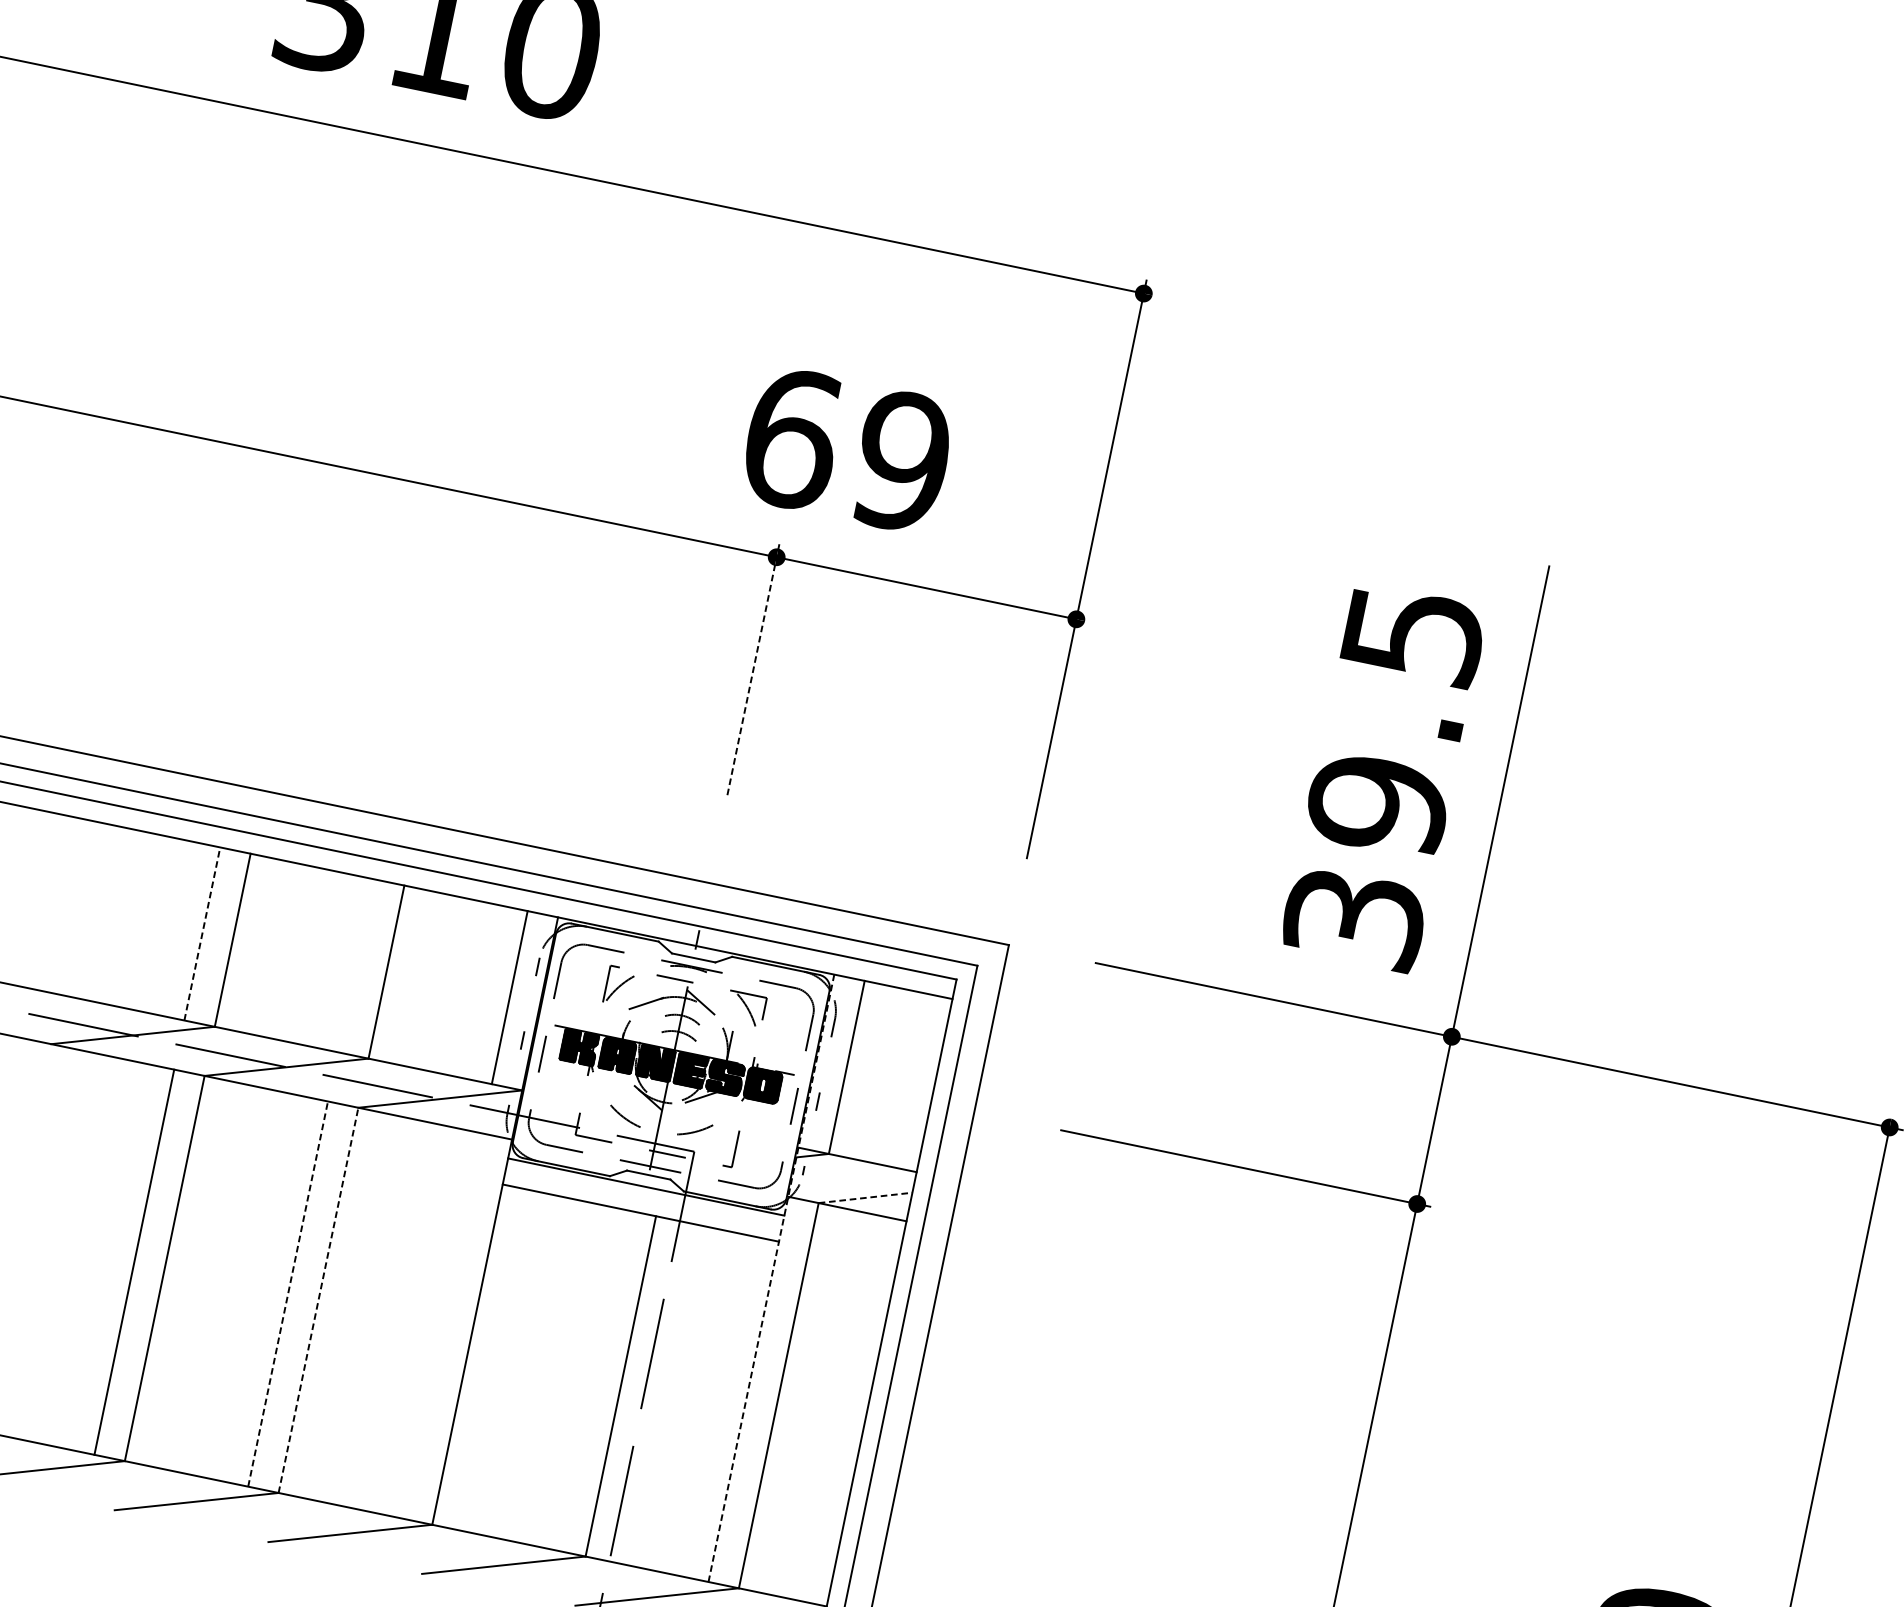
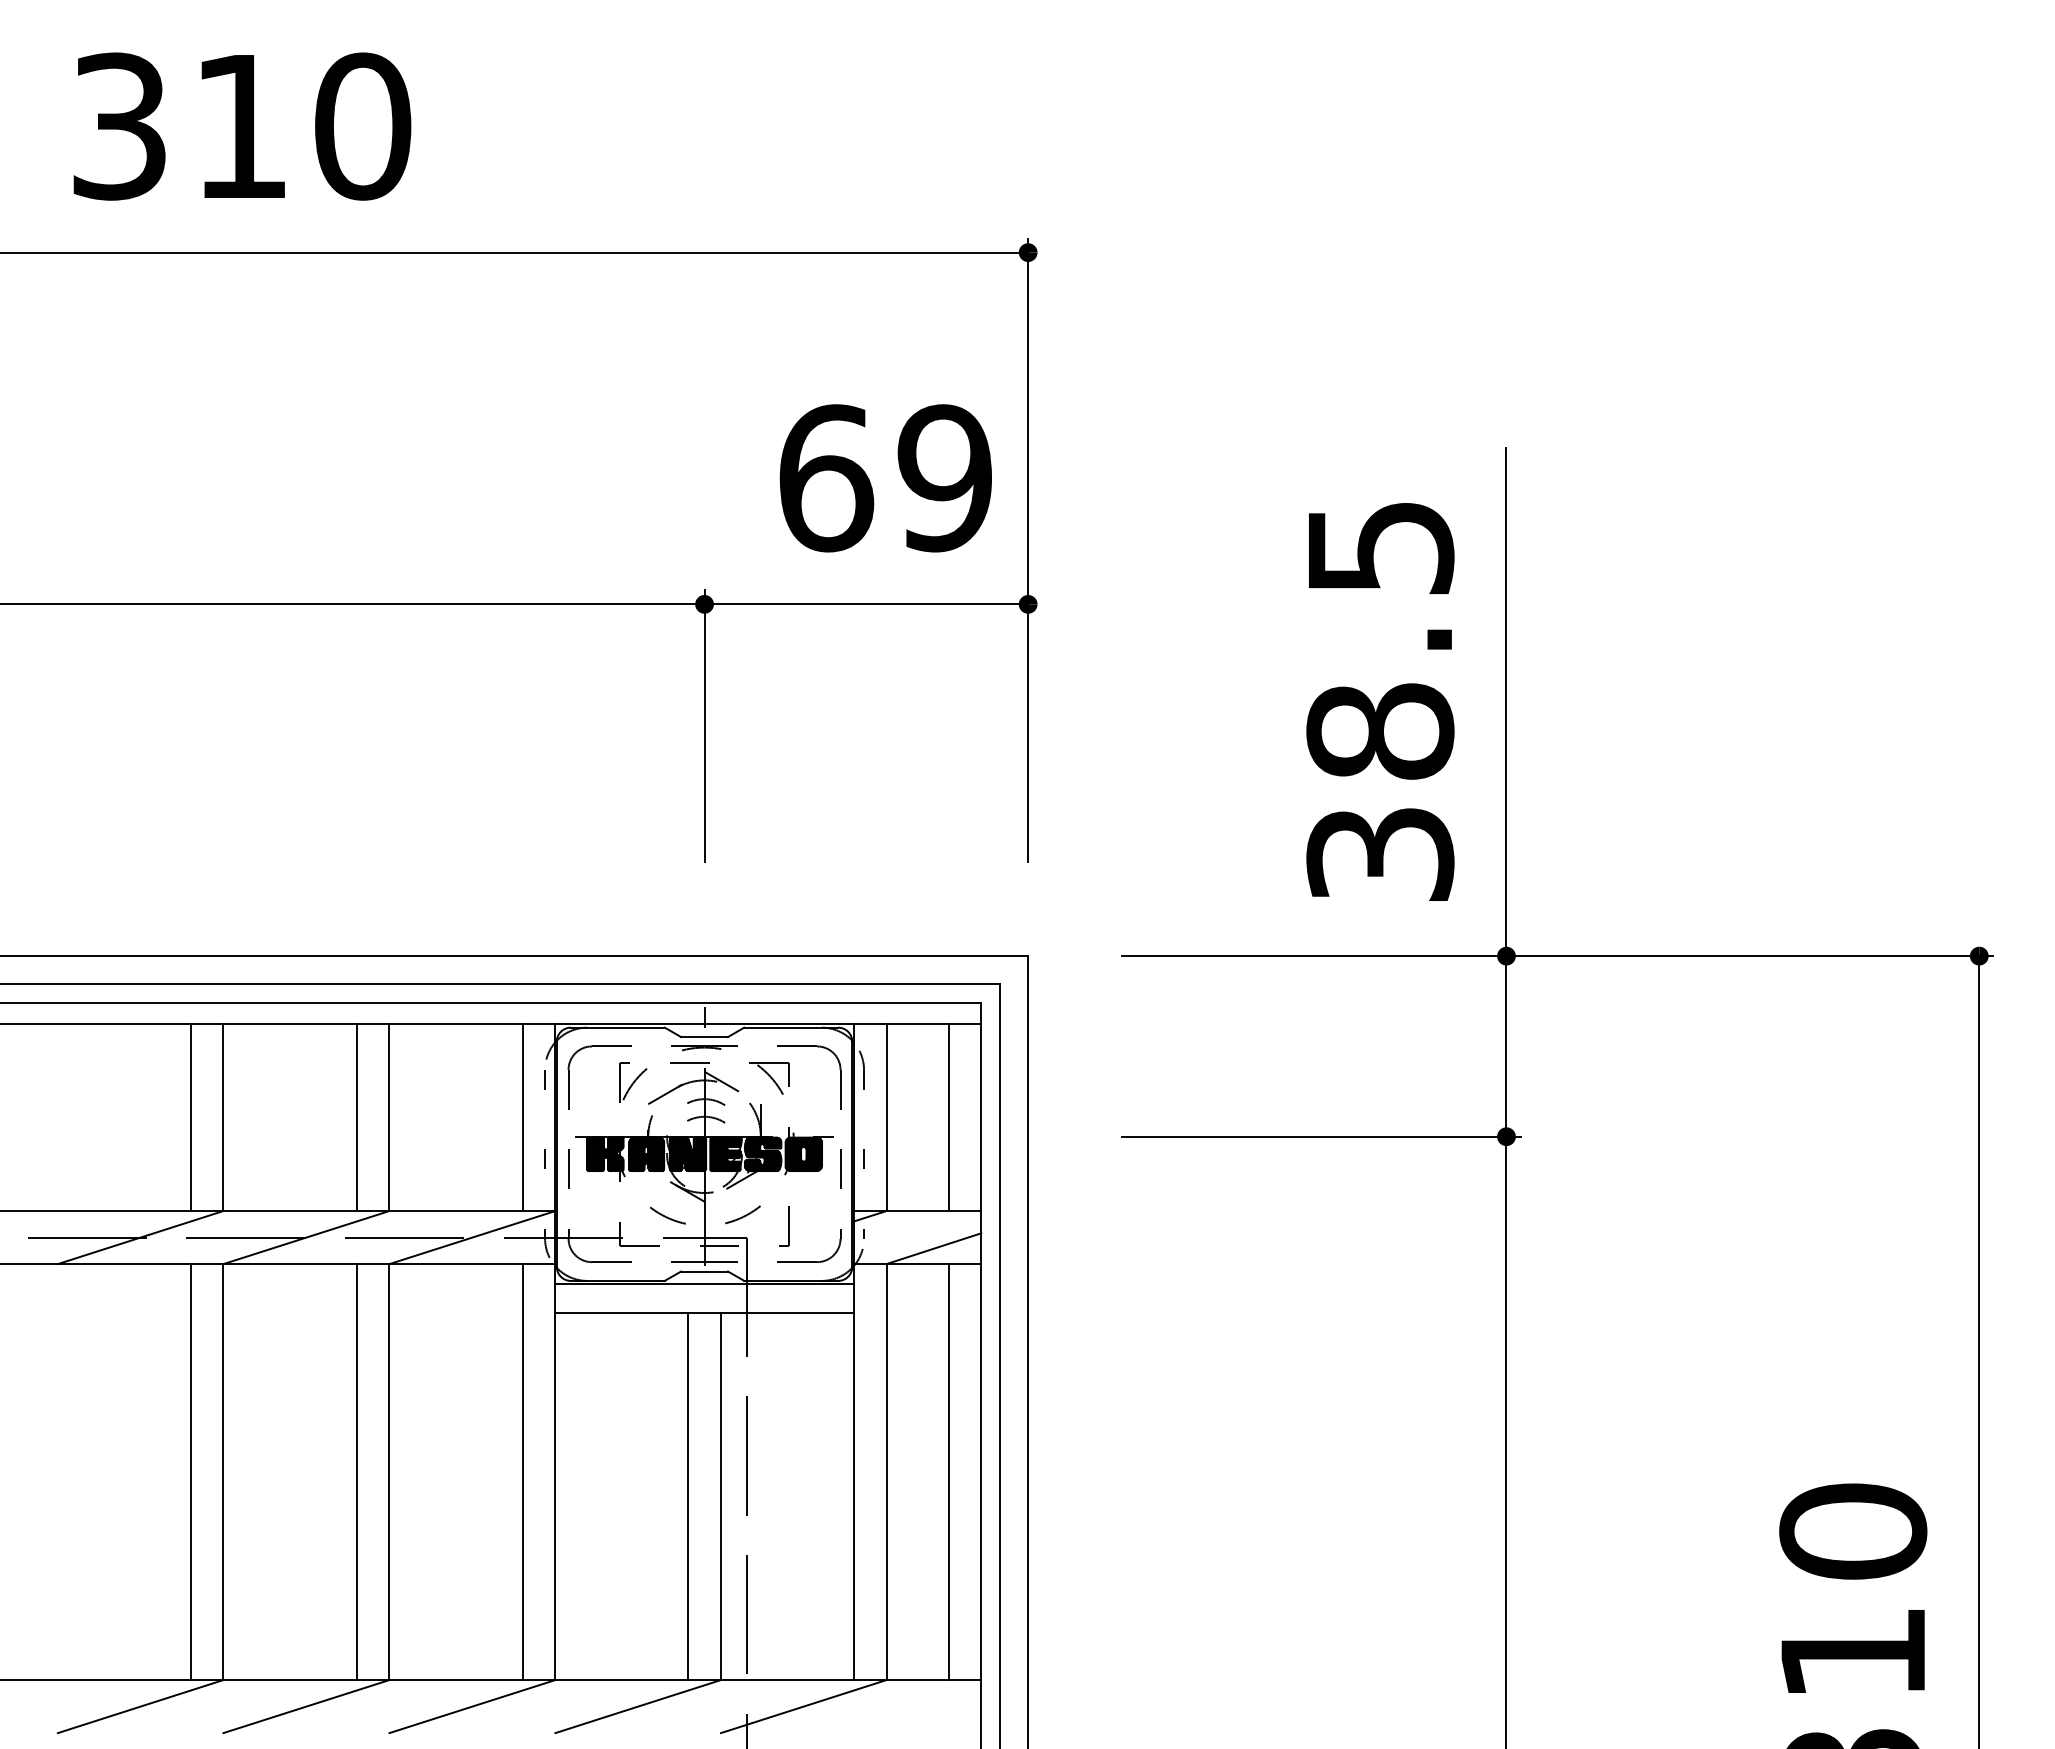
text: (847, 450) -> (885, 478), moved
line: (753, 670) -> (704, 726), dashed -> solid
text: (1378, 804) -> (1380, 731), 39.5 -> 38.5
line: (202, 933) -> (190, 1117), dashed -> solid
line: (355, 965) -> (356, 1117), added
line: (904, 1079) -> (948, 1117), added
line: (865, 1197) -> (933, 1248), dashed -> solid
line: (771, 1278) -> (853, 1352), dashed -> solid
line: (287, 1294) -> (356, 1472), dashed -> solid
line: (318, 1300) -> (389, 1472), dashed -> solid
line: (441, 1326) -> (522, 1472), added
line: (590, 1380) -> (688, 1496), added
line: (836, 1407) -> (948, 1472), added

